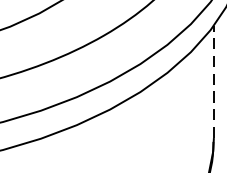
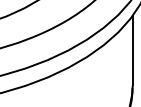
line: (213, 81) -> (132, 50), dashed -> solid

